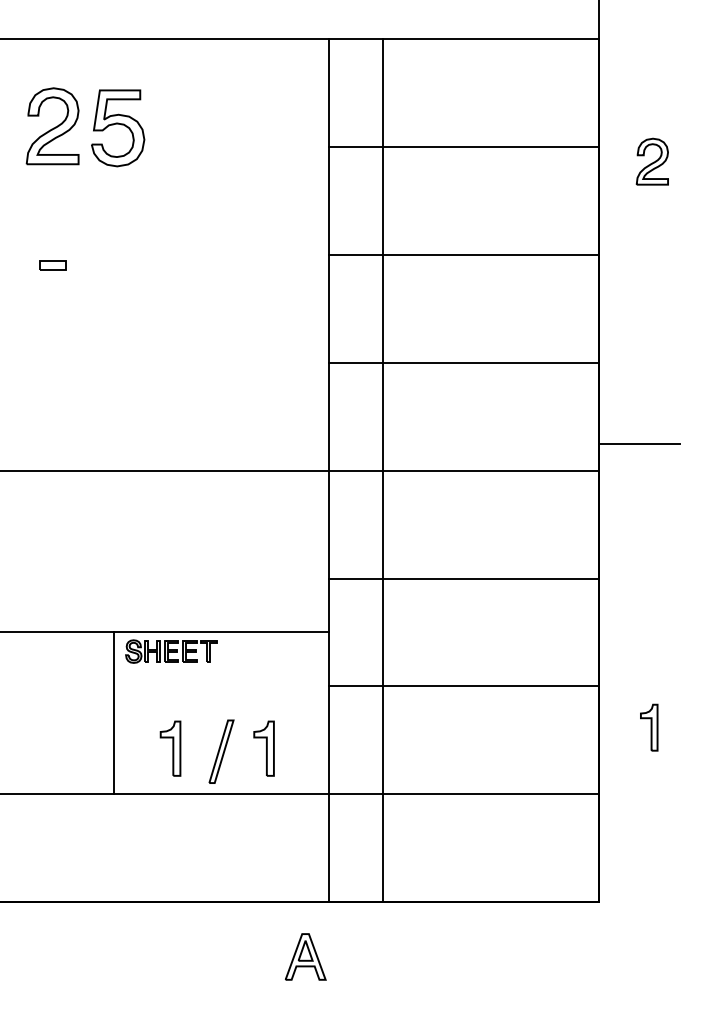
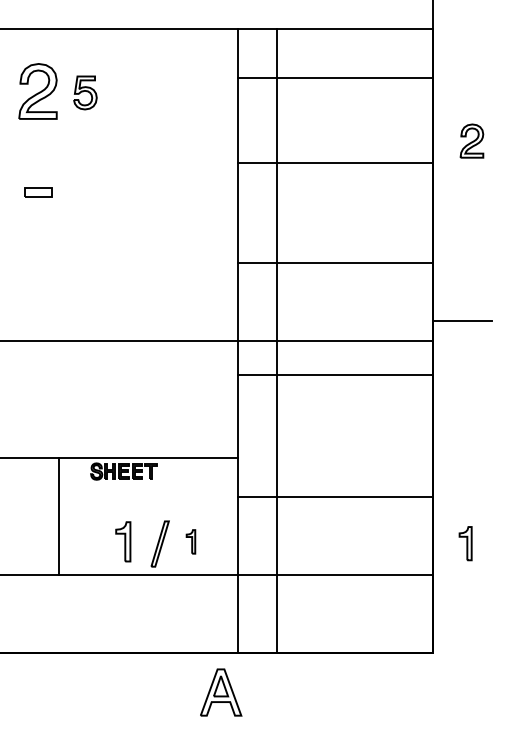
part: (118, 127) -> (85, 92), size x0.6
line: (463, 147) -> (335, 77), moved
part: (651, 160) -> (471, 140), moved
line: (463, 254) -> (335, 162), moved
part: (53, 264) -> (38, 191), size x1.4
line: (463, 578) -> (335, 374), moved
line: (114, 712) -> (59, 515), moved
part: (649, 727) -> (465, 543), moved
part: (263, 748) -> (190, 541), size x0.6
part: (304, 956) -> (220, 692), size x1.4

